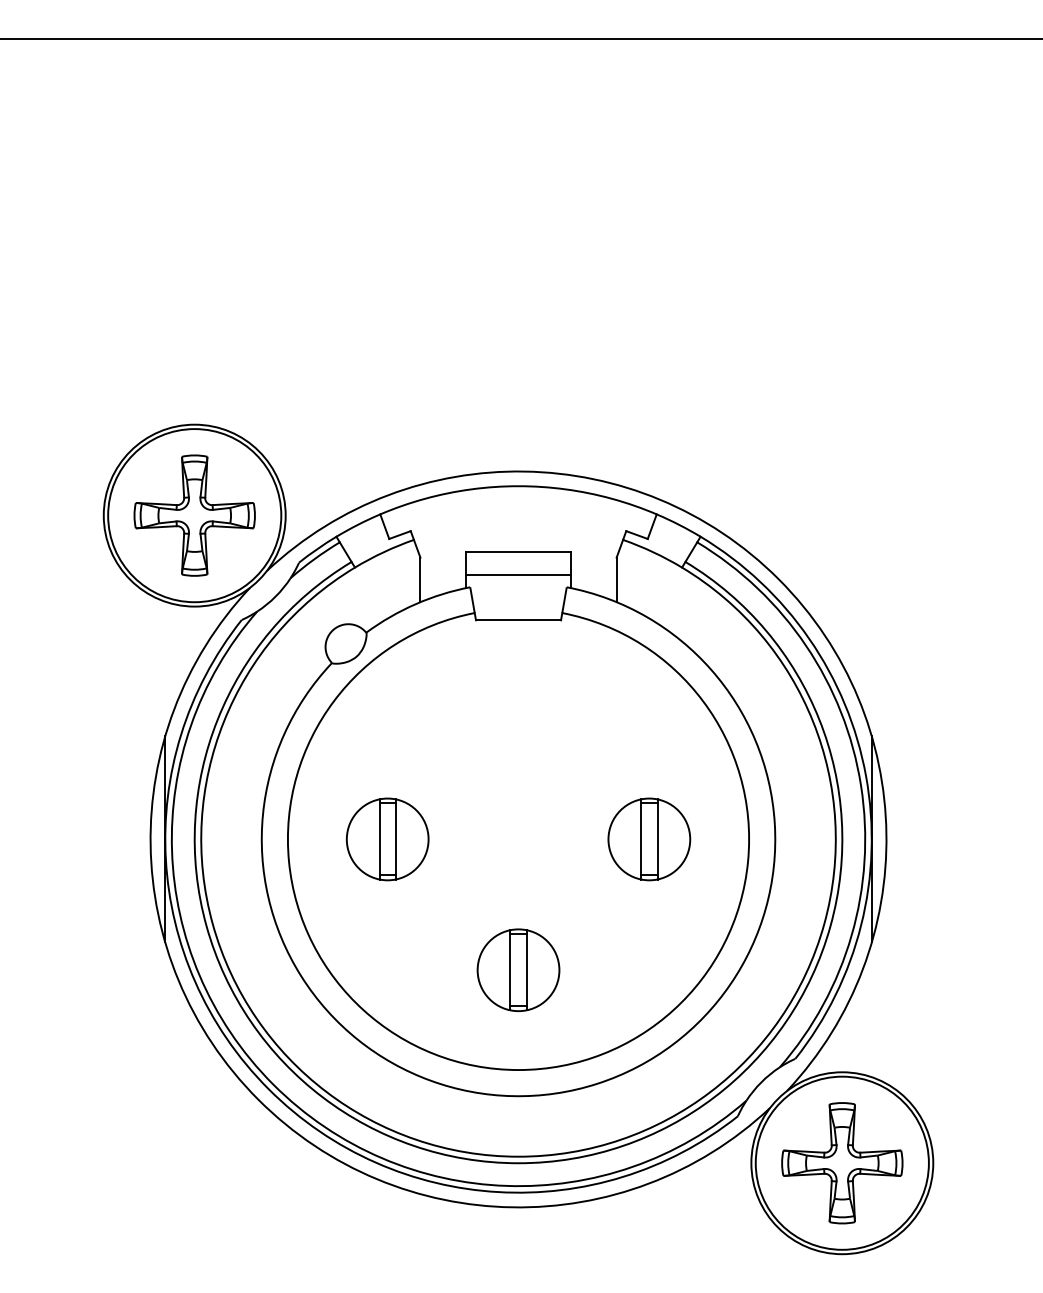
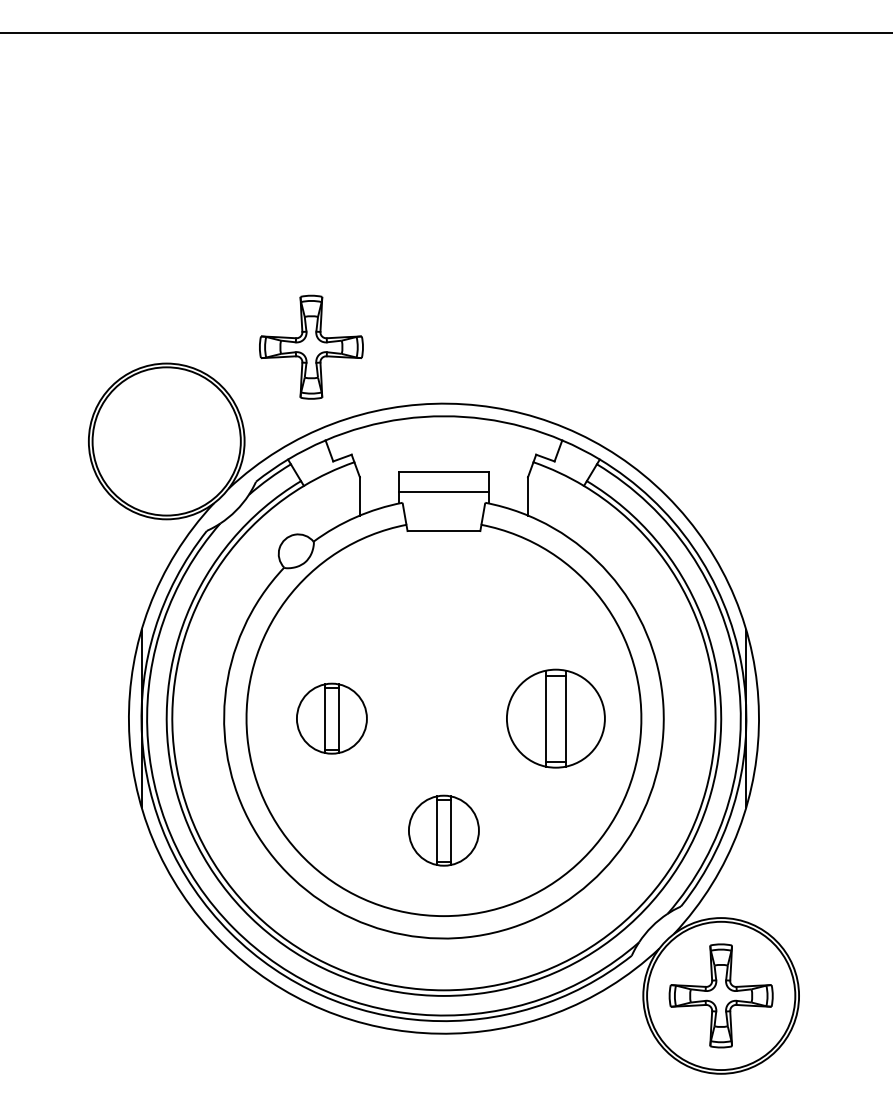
part: (194, 515) -> (311, 347), moved
part: (649, 839) -> (556, 718), size x1.4

